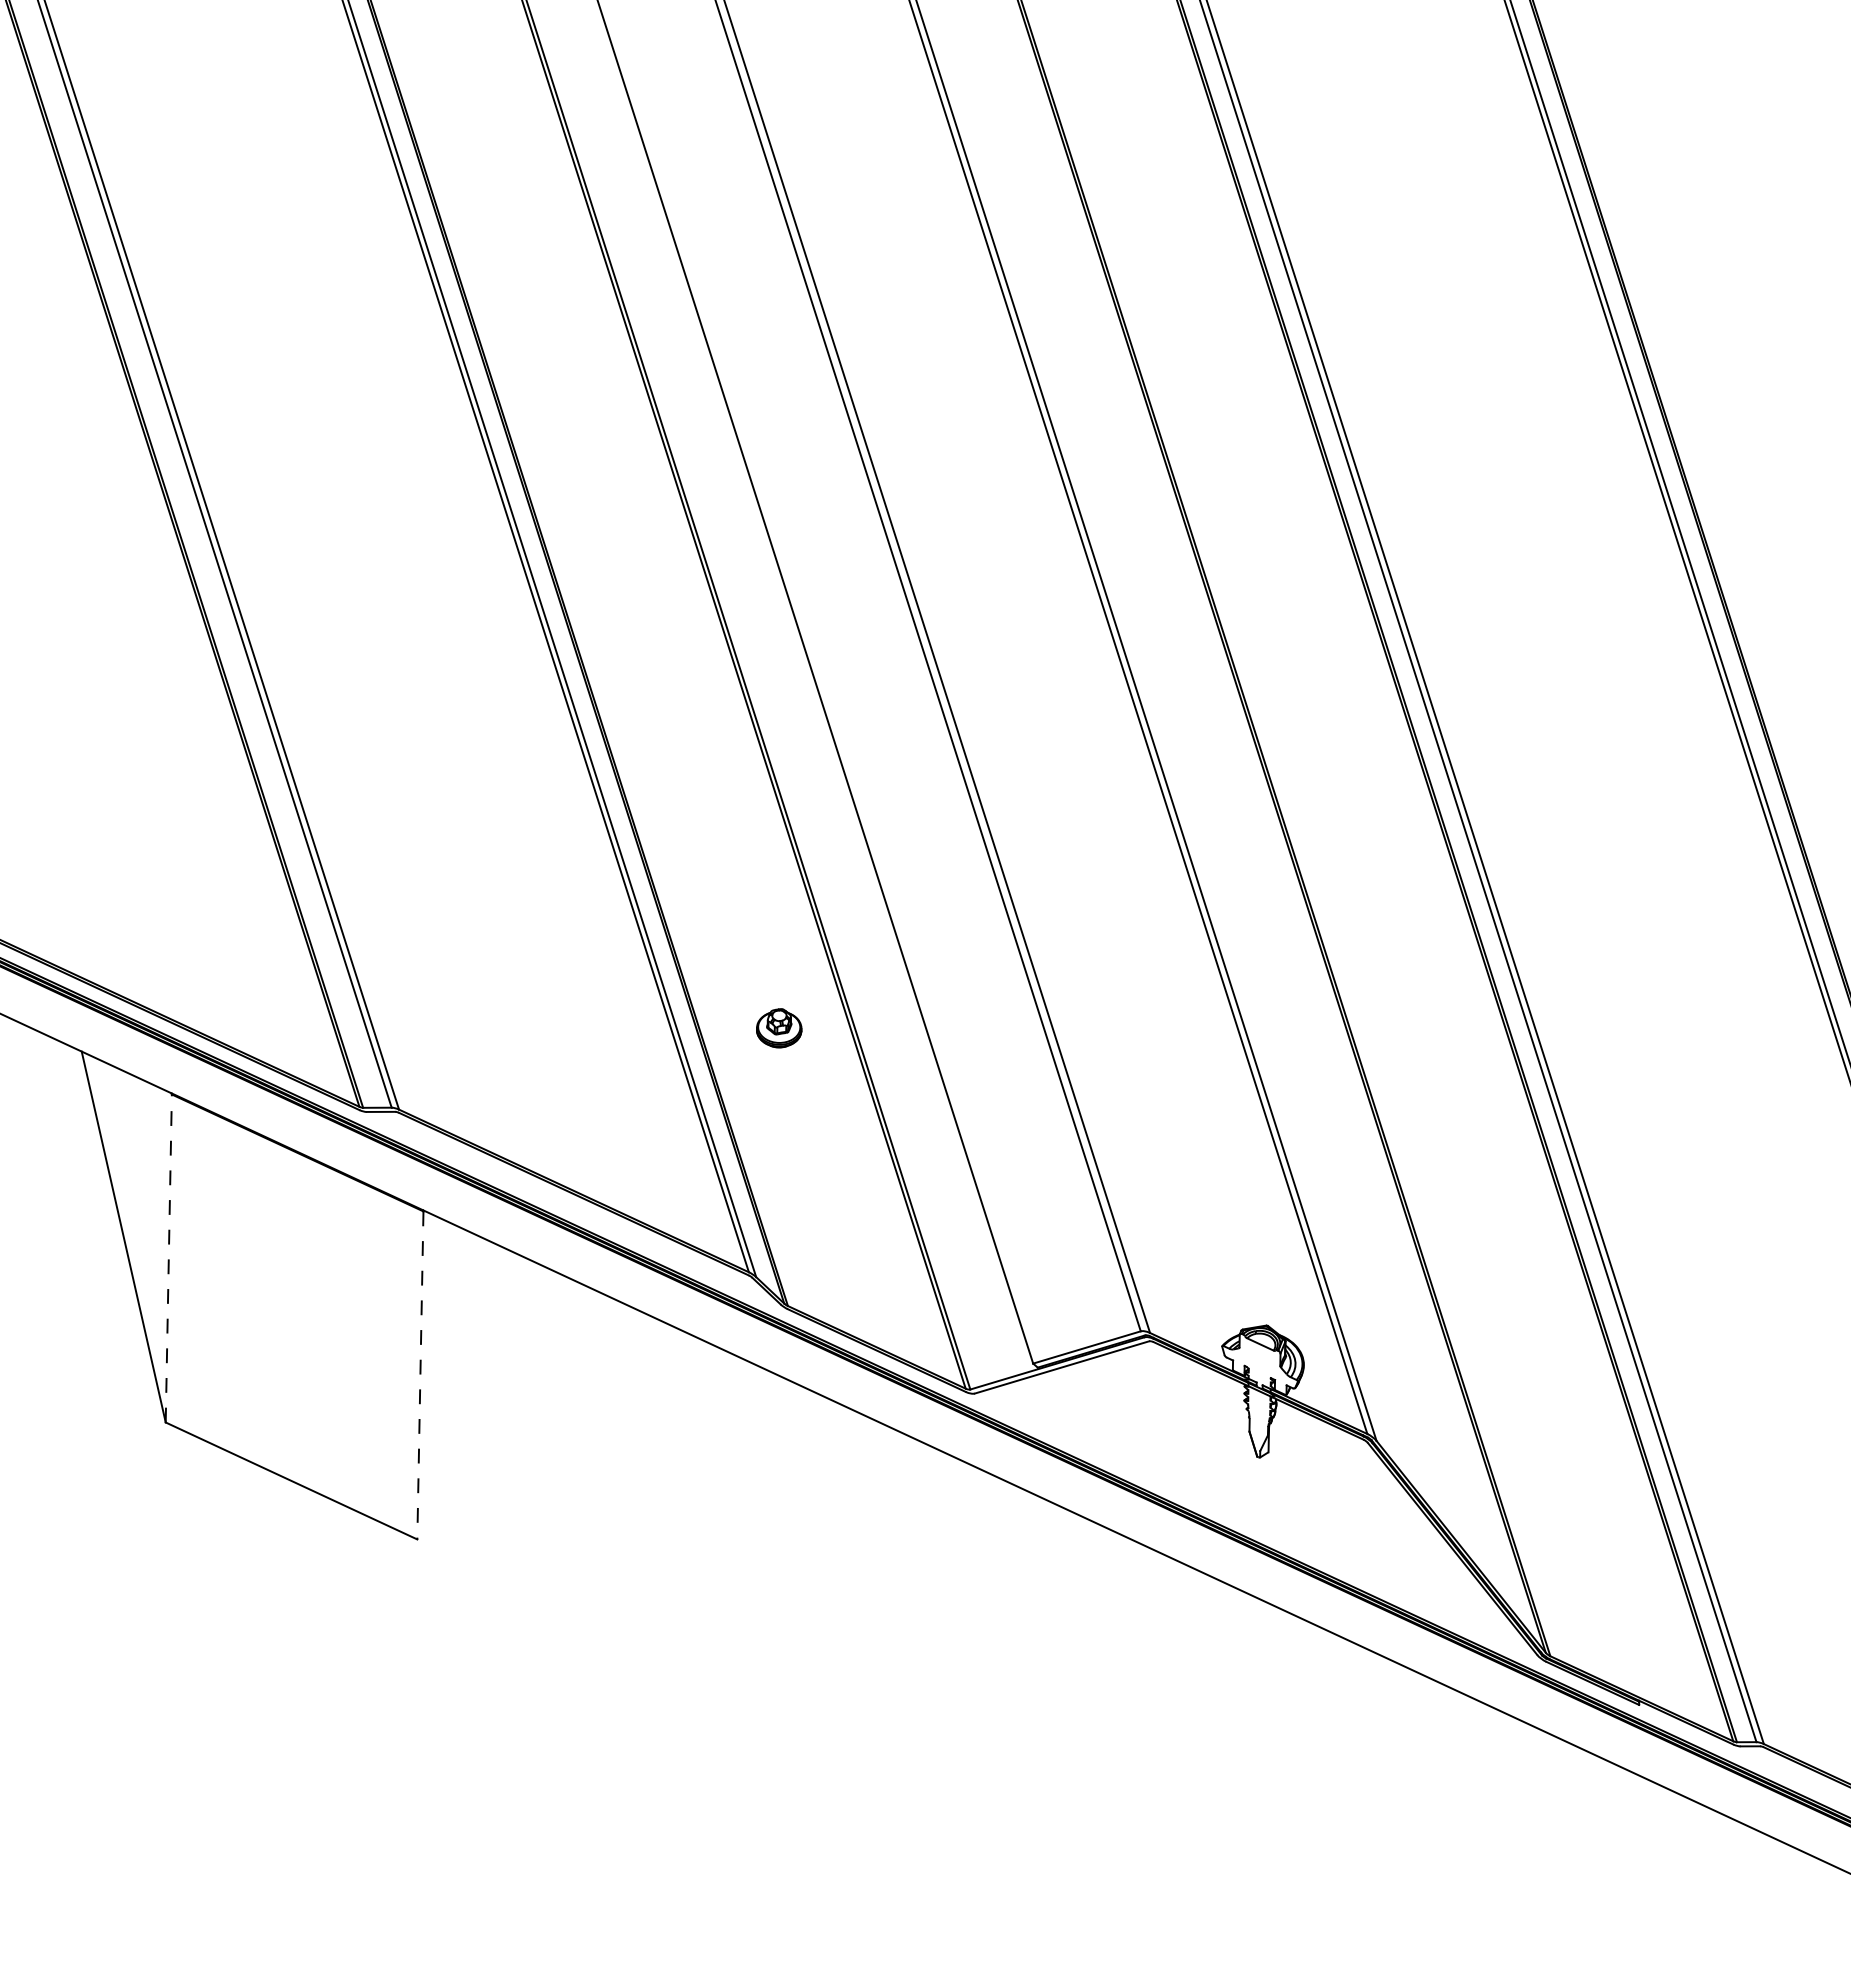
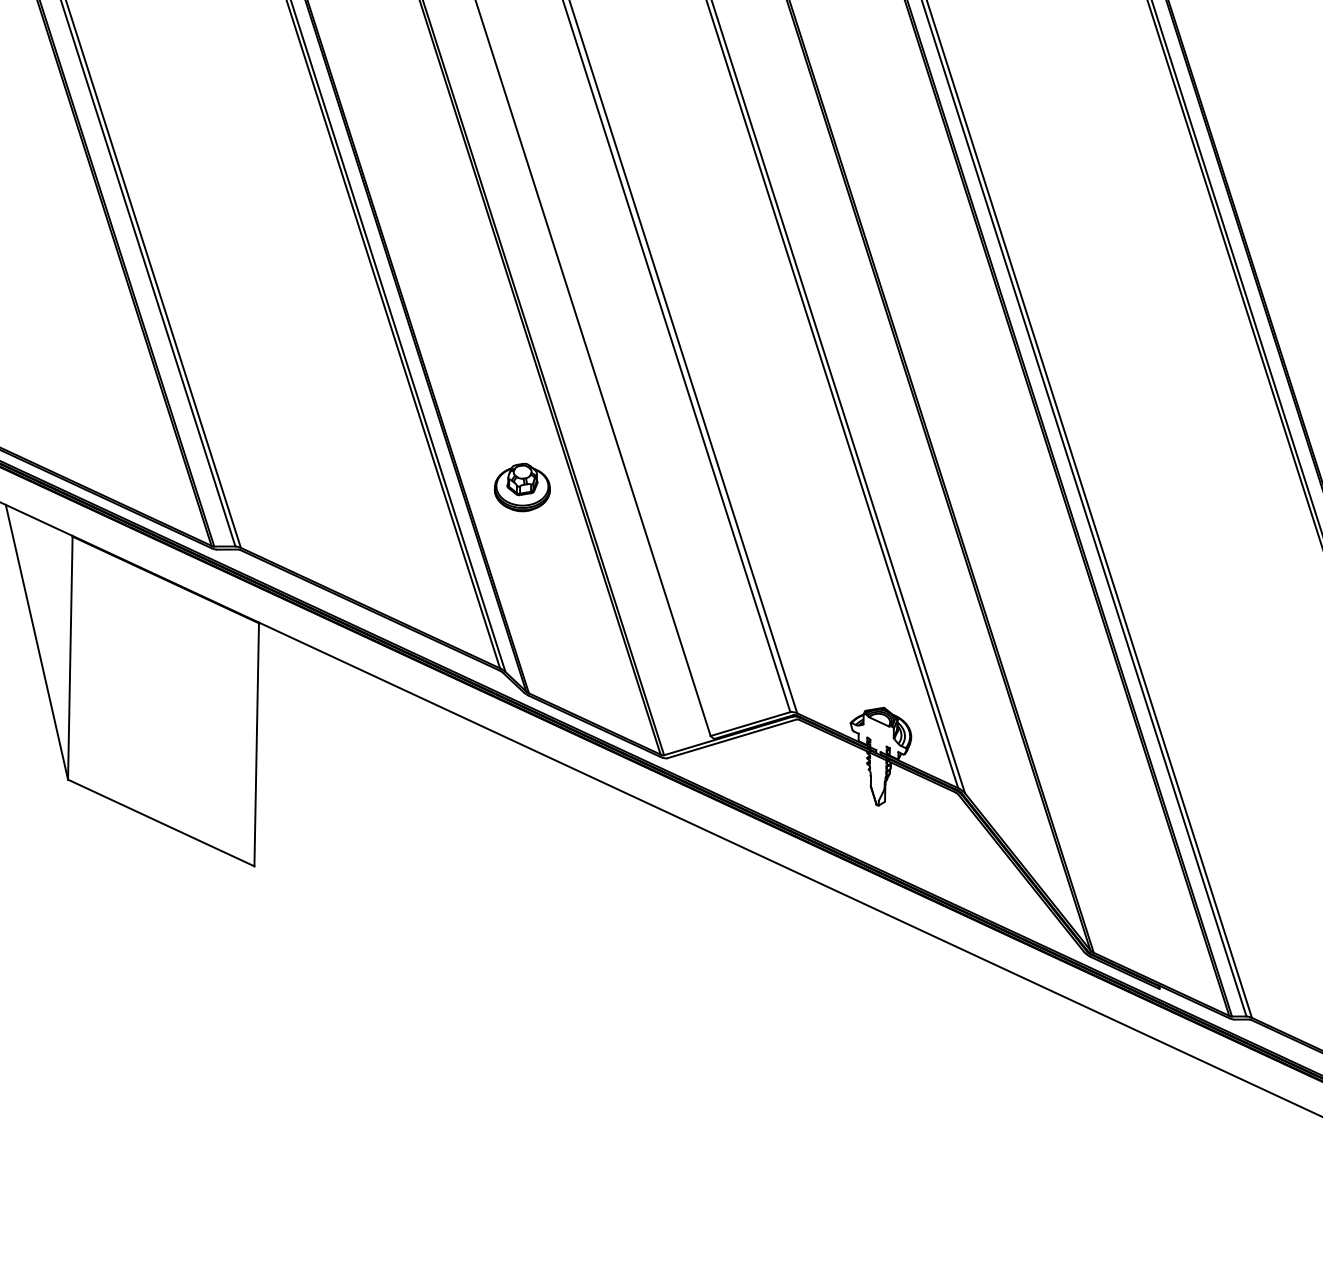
part: (779, 1028) -> (522, 487), size x1.67
line: (168, 1257) -> (70, 657), dashed -> solid
line: (420, 1375) -> (256, 744), dashed -> solid

